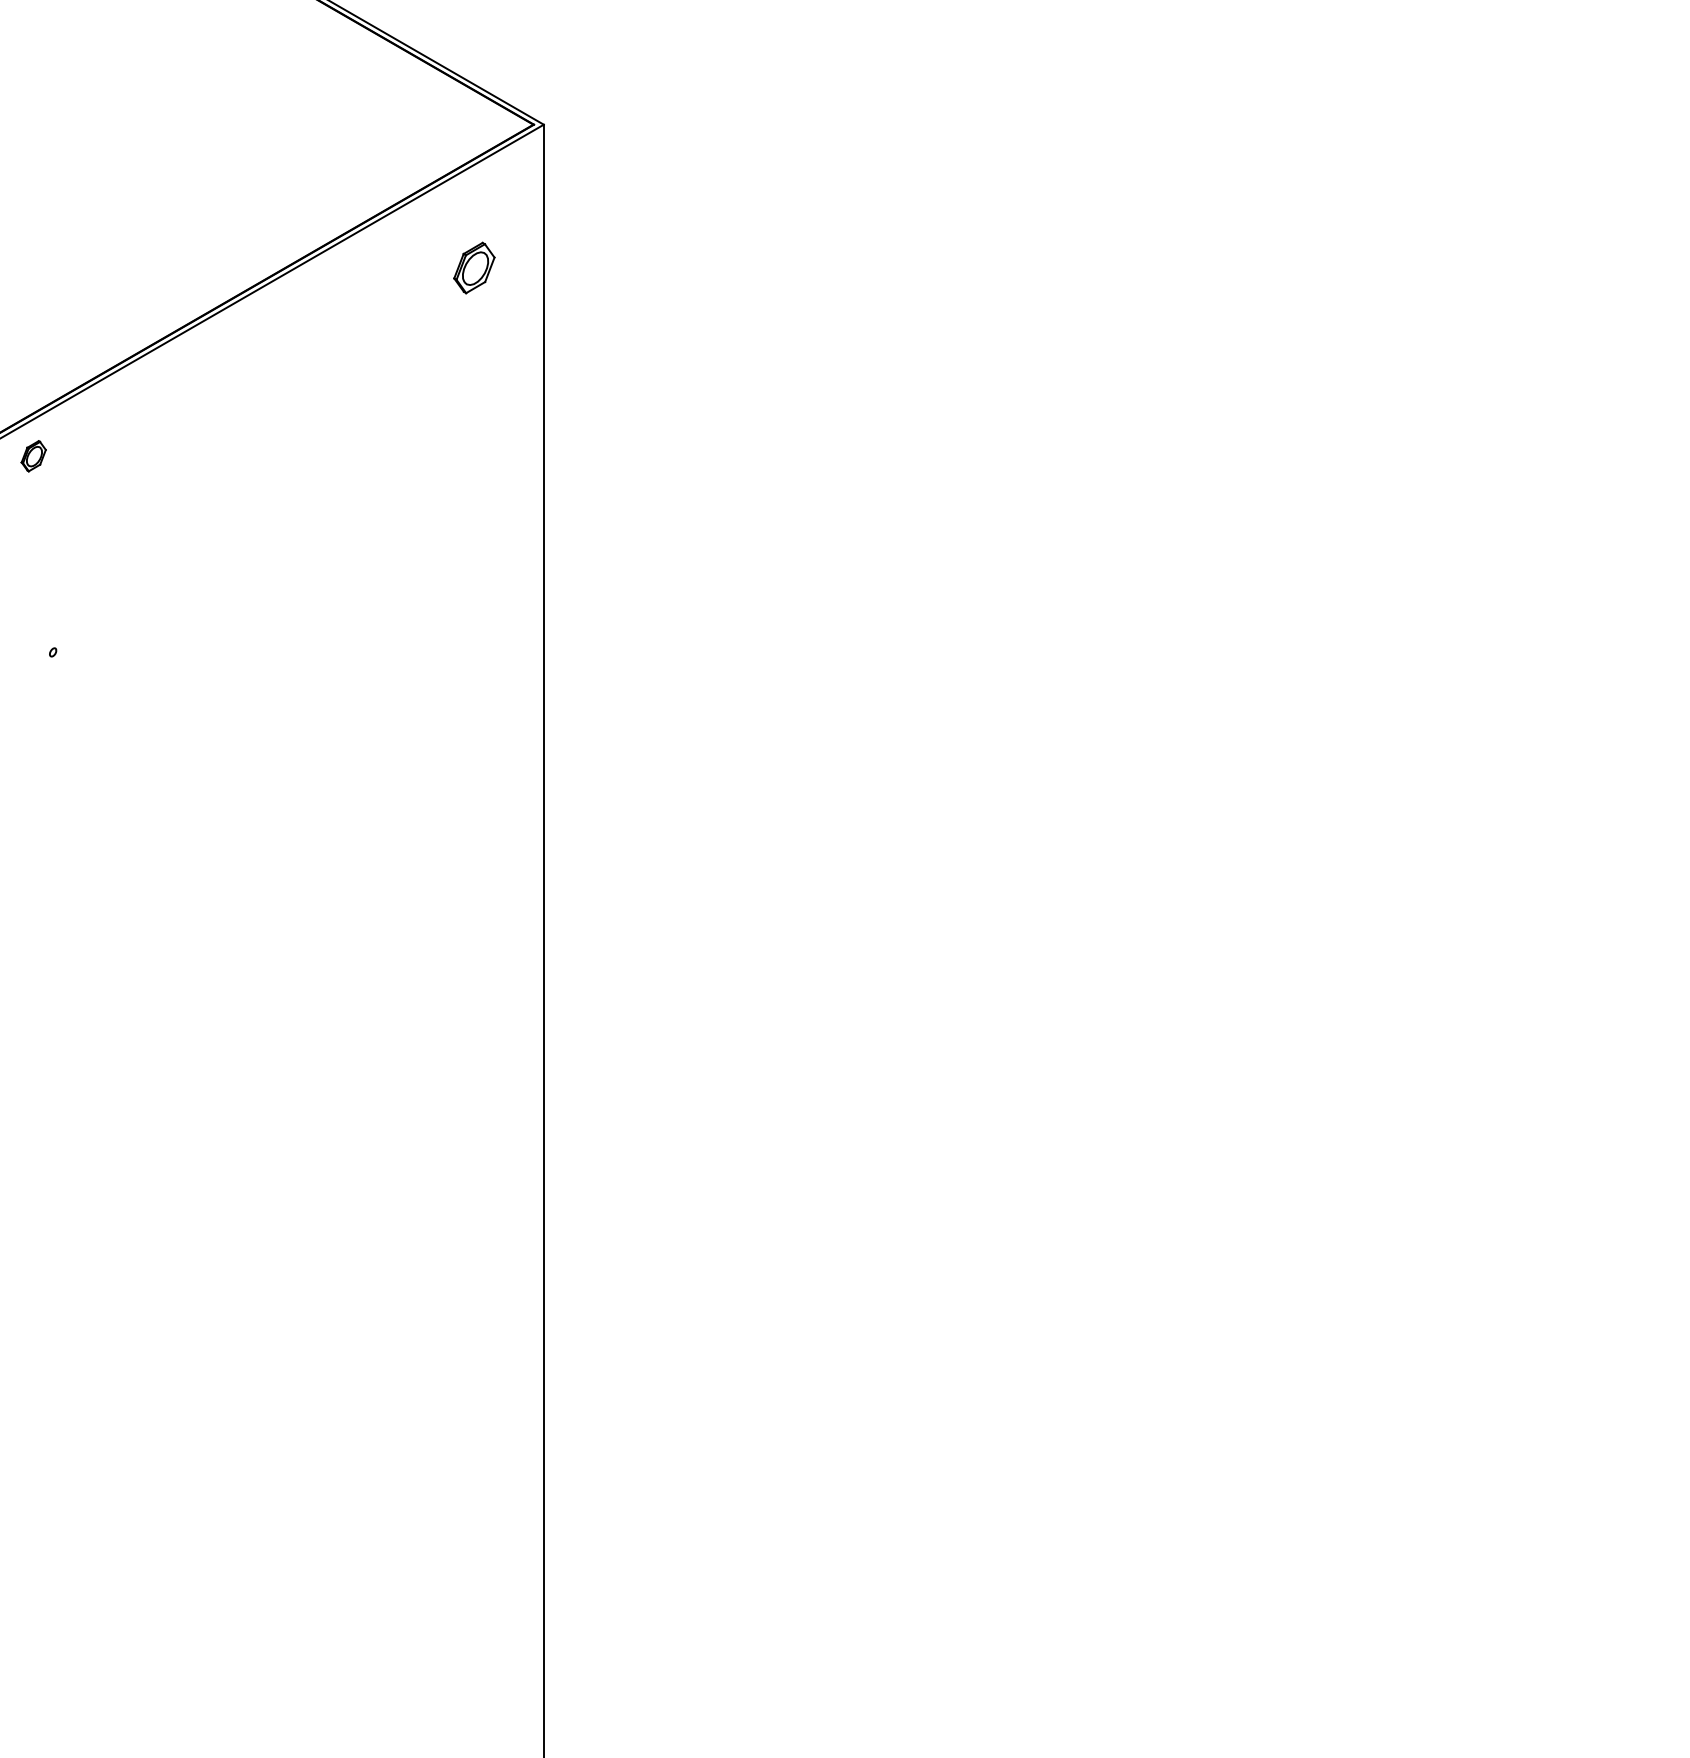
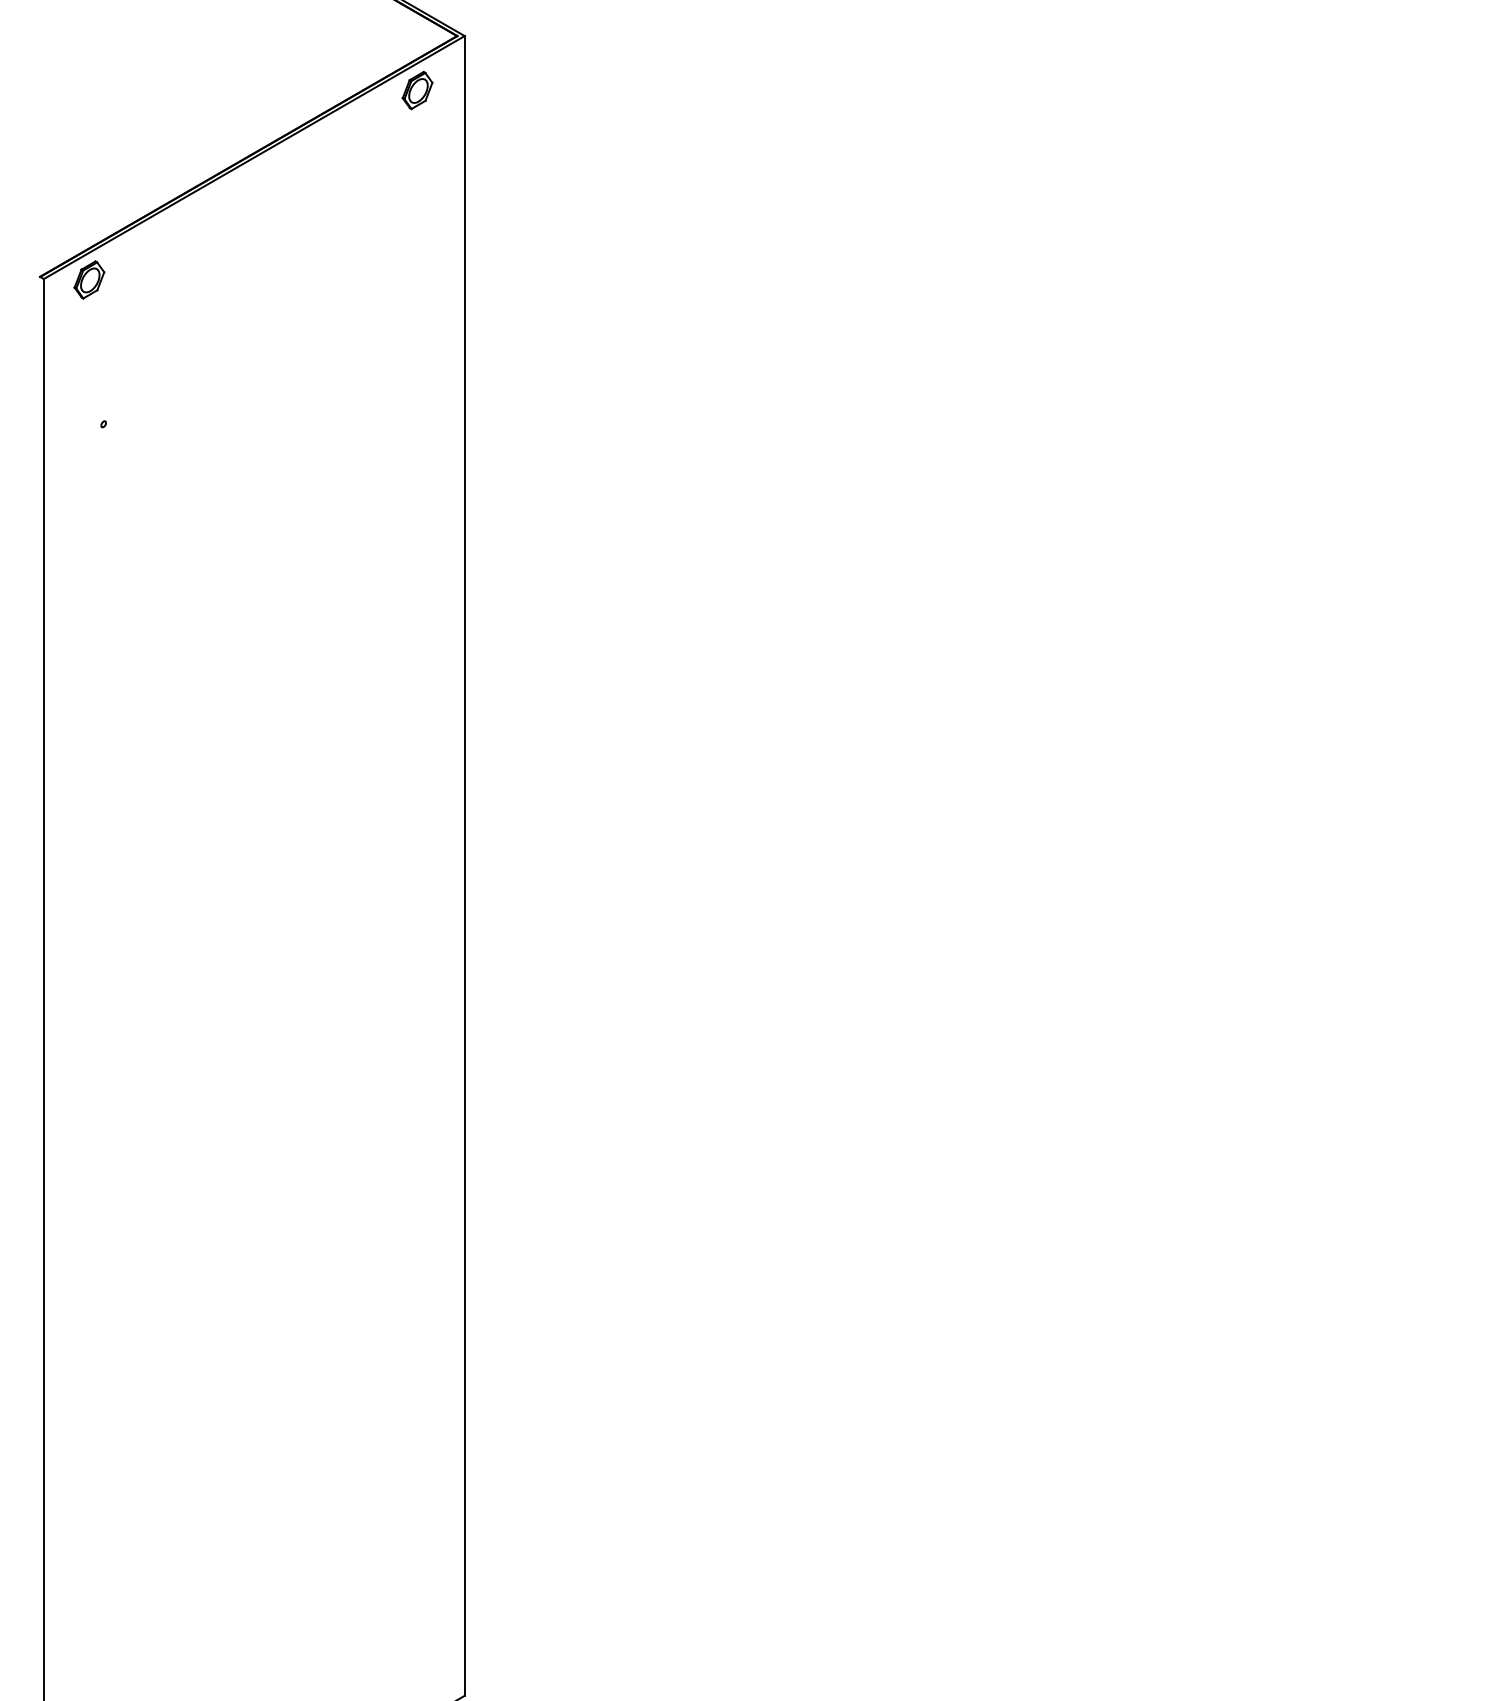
part: (474, 268) -> (417, 90), moved
part: (33, 455) -> (89, 279), size x1.67

